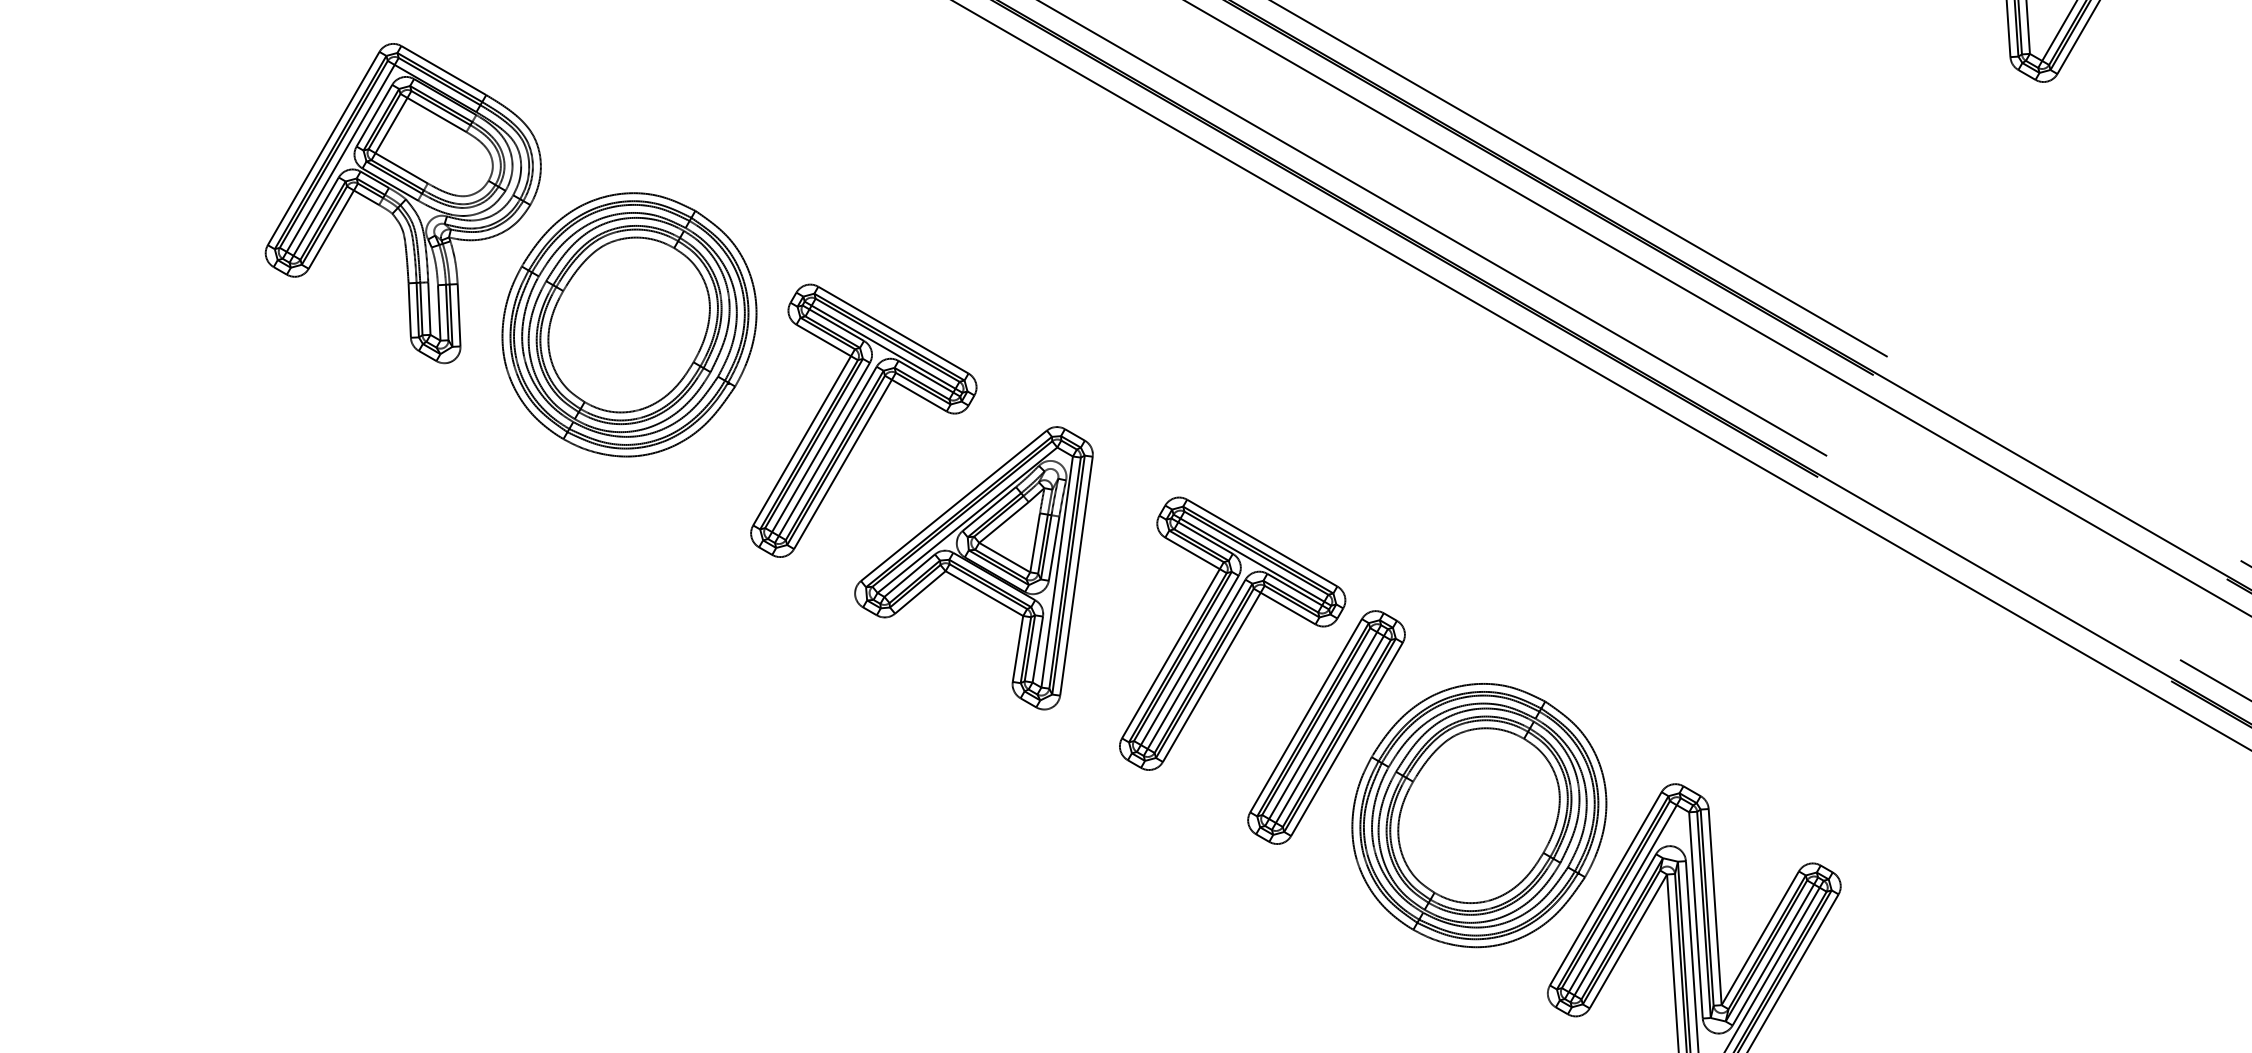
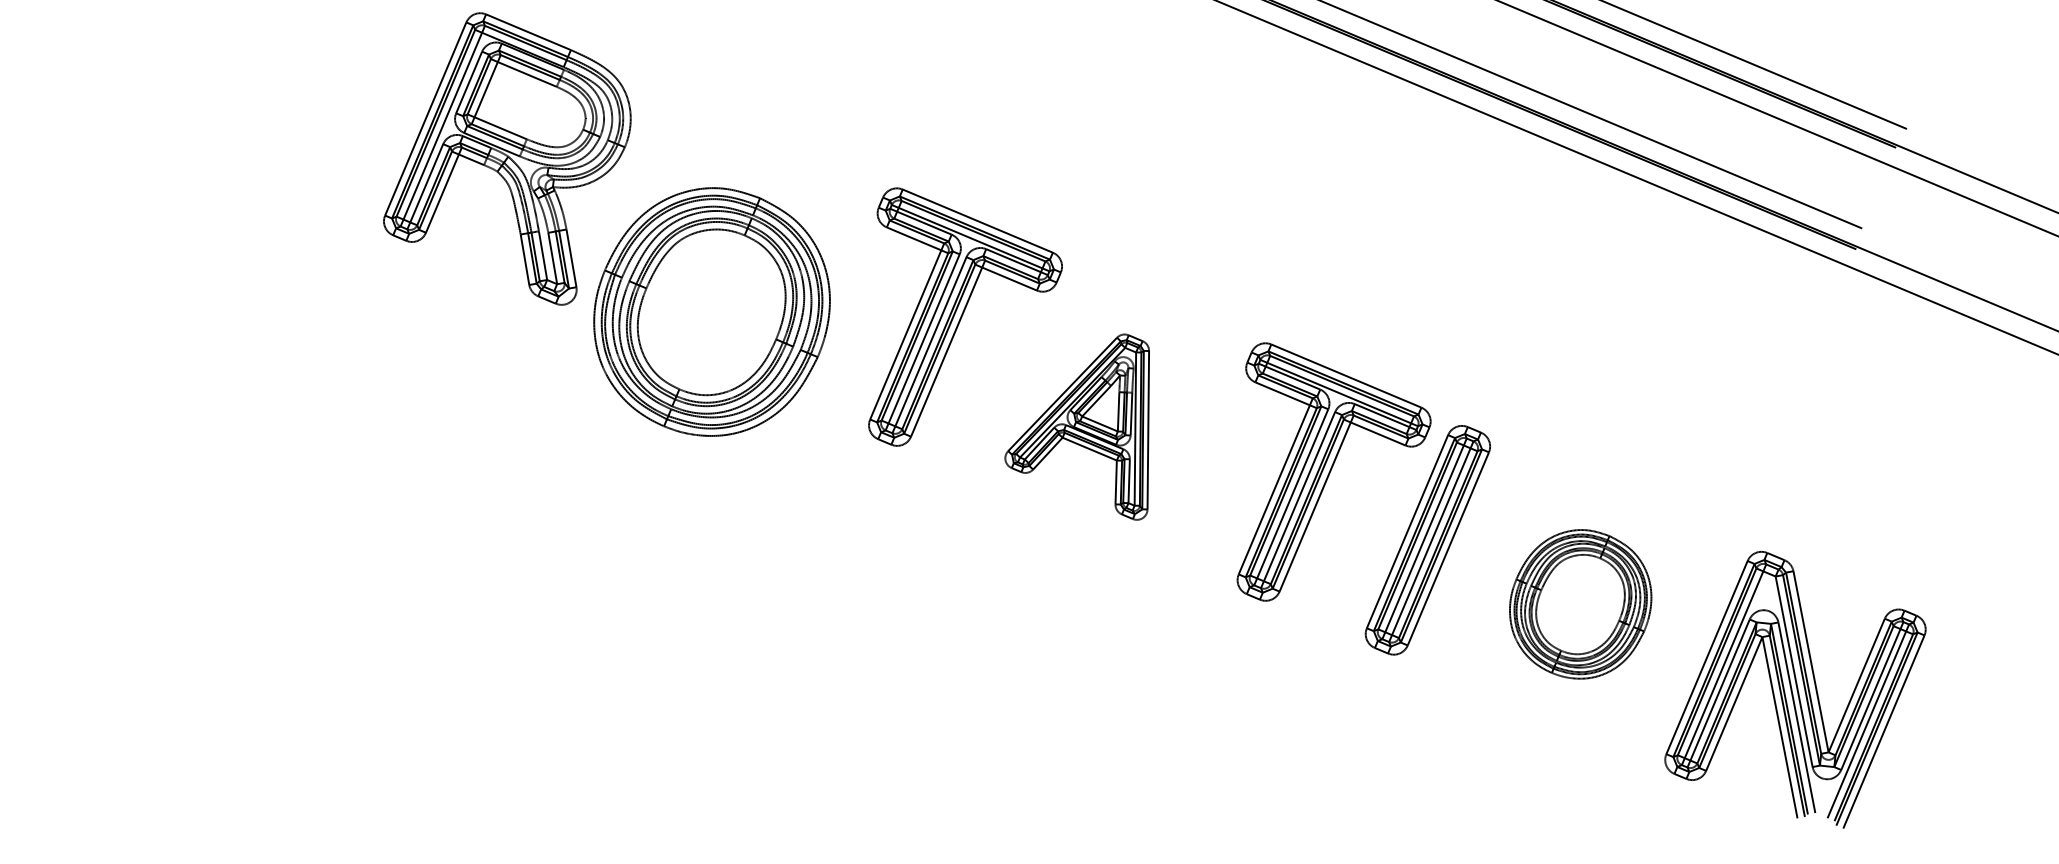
part: (629, 324) -> (712, 311), moved
part: (973, 568) -> (1080, 433), size x0.7
part: (1479, 815) -> (1580, 604), size x0.6

